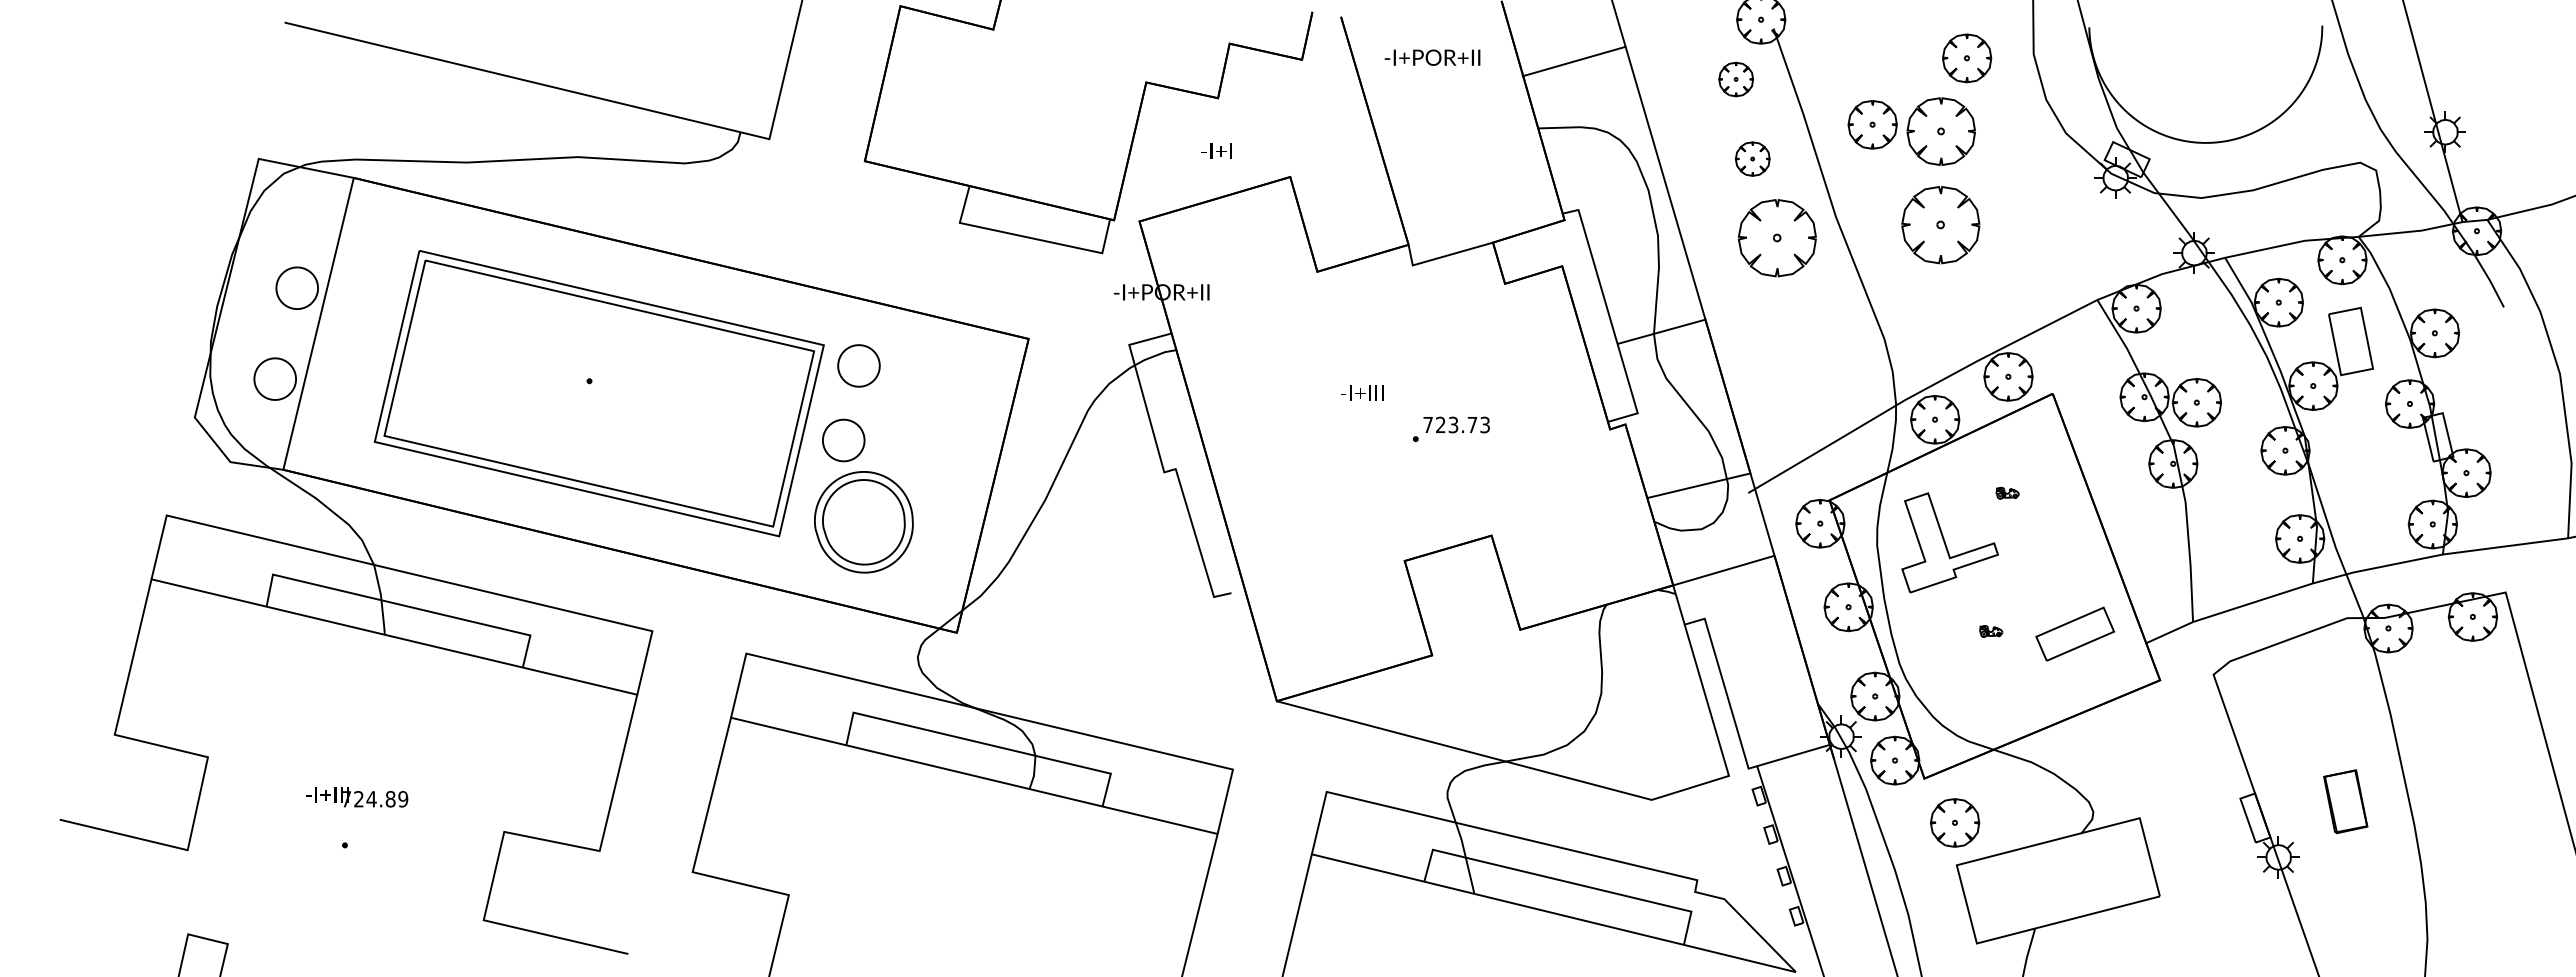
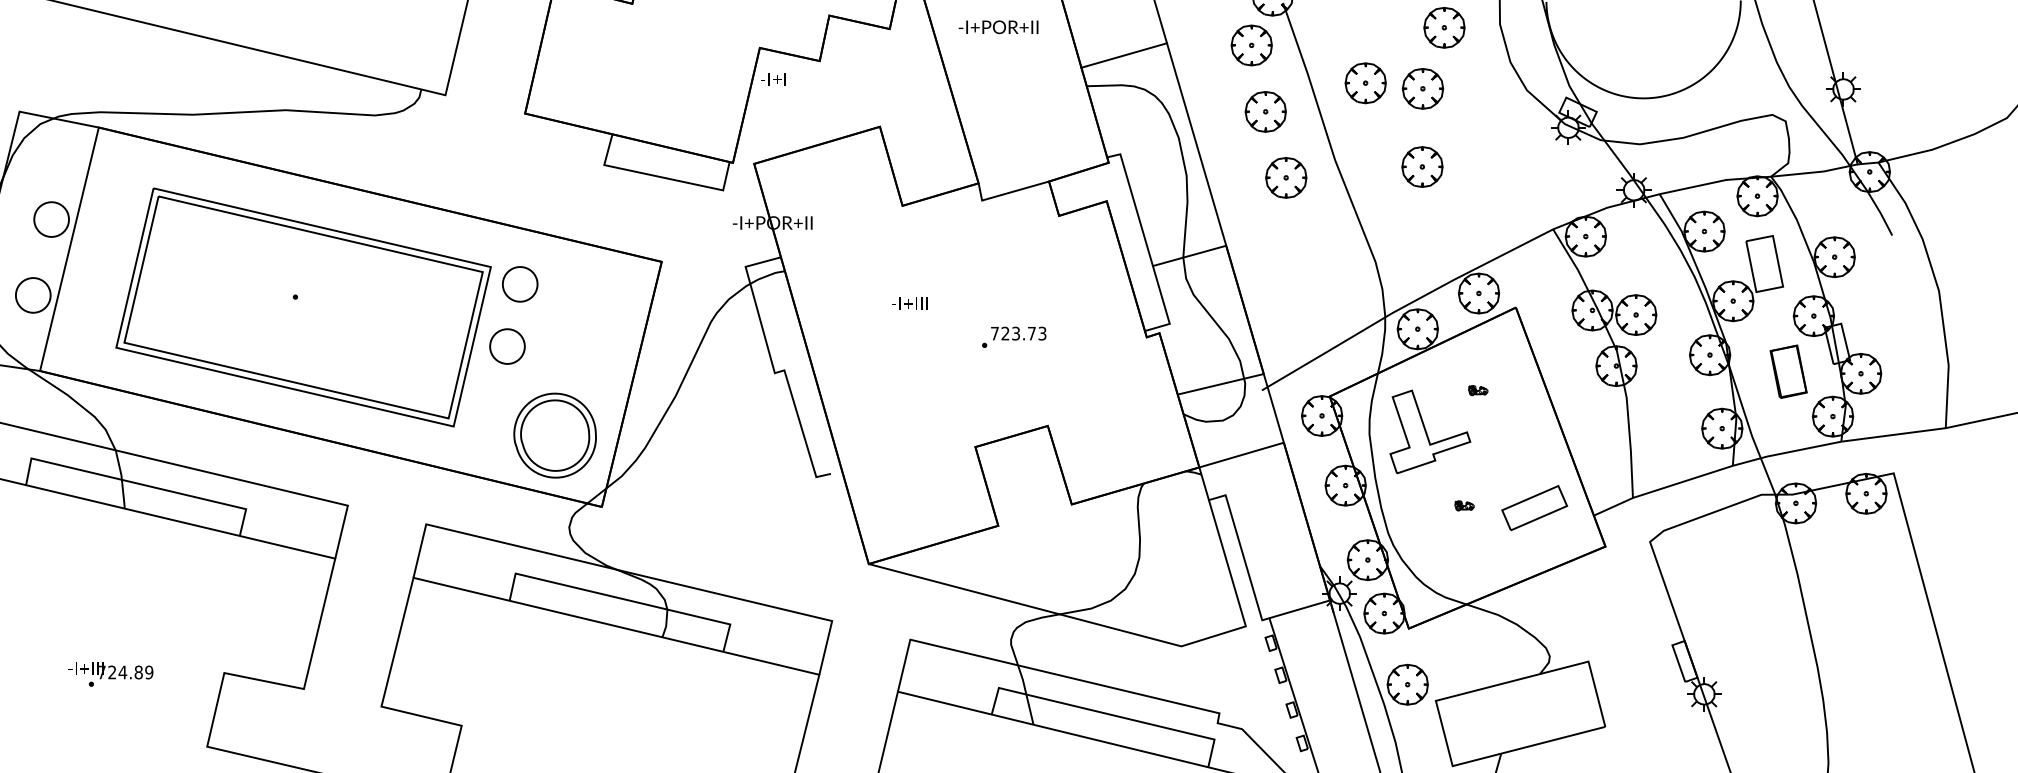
line: (1573, 61) -> (1123, 55), moved
part: (1736, 79) -> (1252, 45), size x1.43
part: (1941, 131) -> (1423, 88), size x0.71
text: (1216, 150) -> (773, 78), moved
part: (1752, 158) -> (1265, 111), size x1.43
part: (1940, 225) -> (1422, 167), size x0.62
part: (1777, 238) -> (1286, 178), size x0.62
text: (1362, 392) -> (910, 303), moved
part: (863, 522) -> (554, 435), moved
text: (357, 797) -> (111, 671), moved
part: (2345, 801) -> (1788, 371), moved
part: (1955, 822) -> (1408, 684), moved

